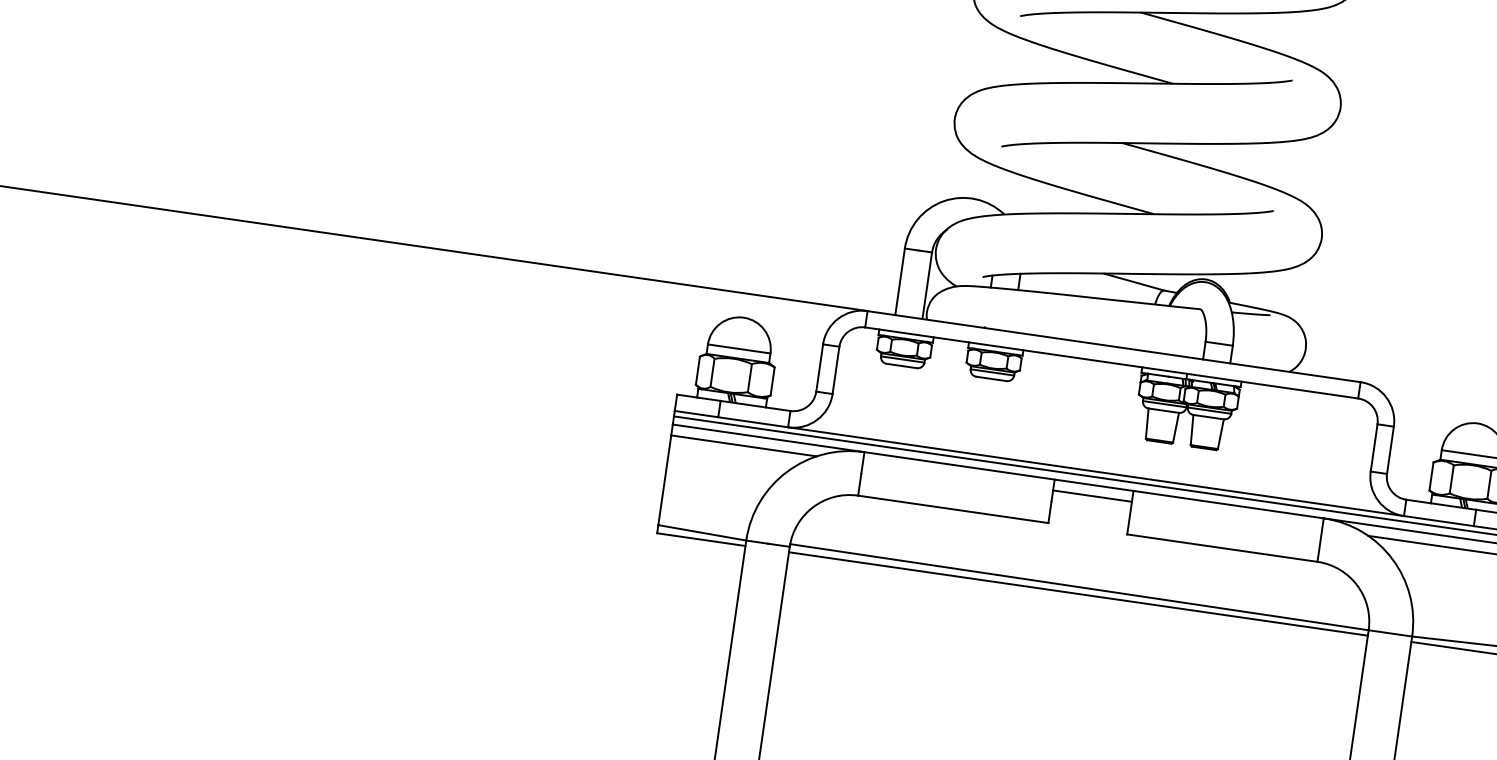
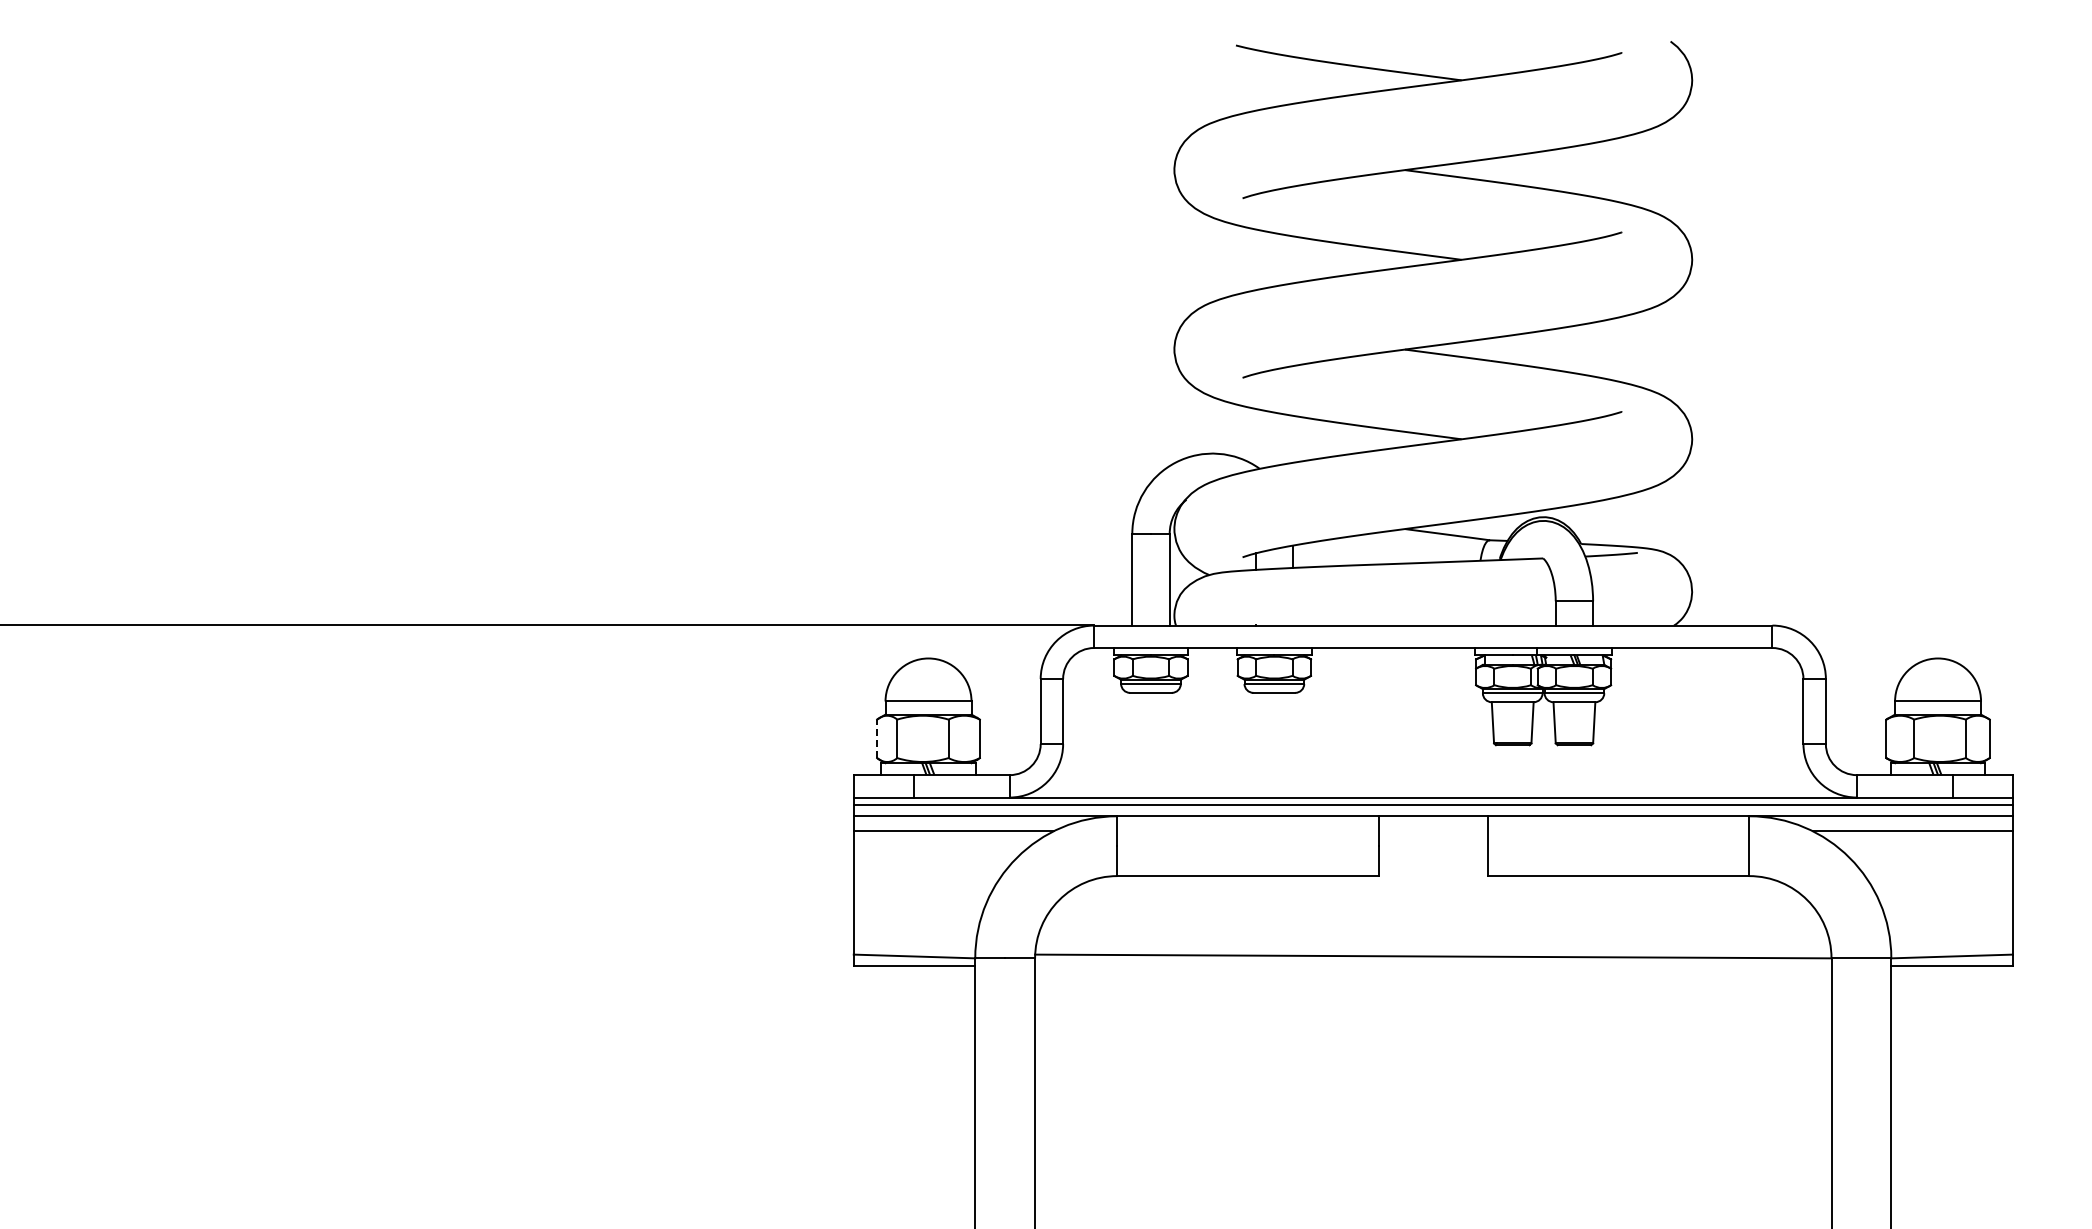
line: (698, 370) -> (877, 738), solid -> dashed
line: (1092, 496) -> (1433, 831), removed
line: (1078, 593) -> (1433, 965), removed

